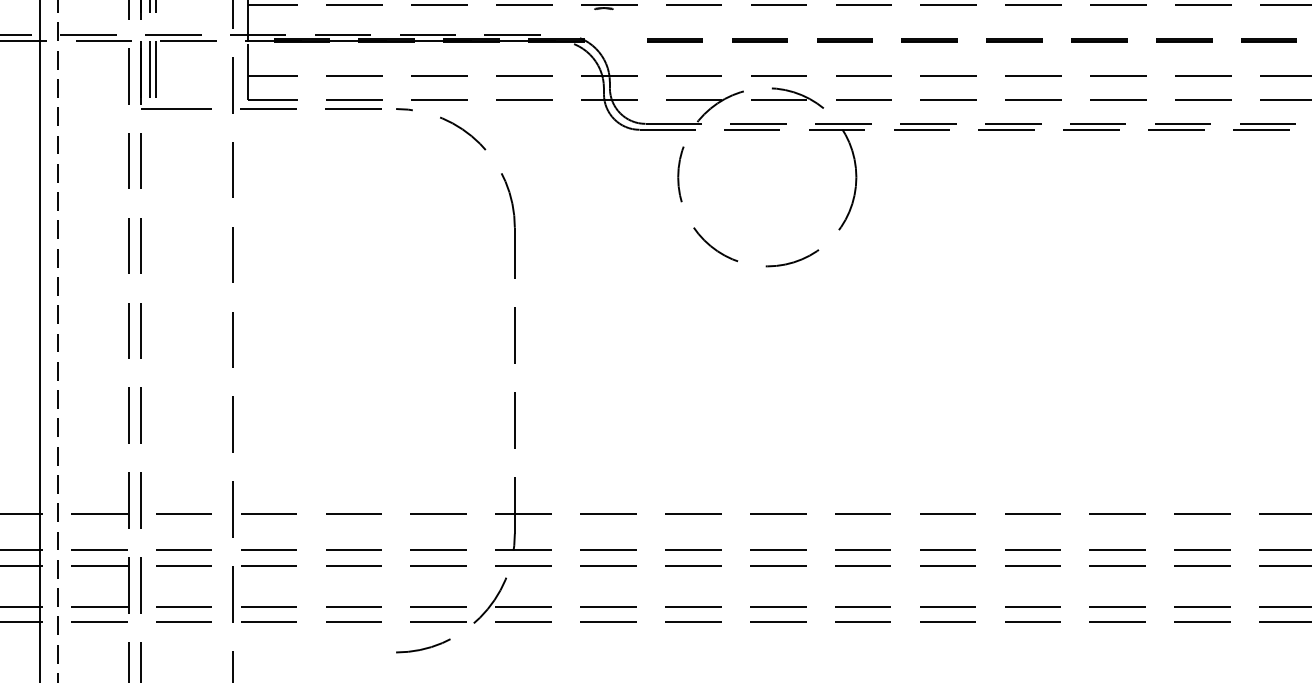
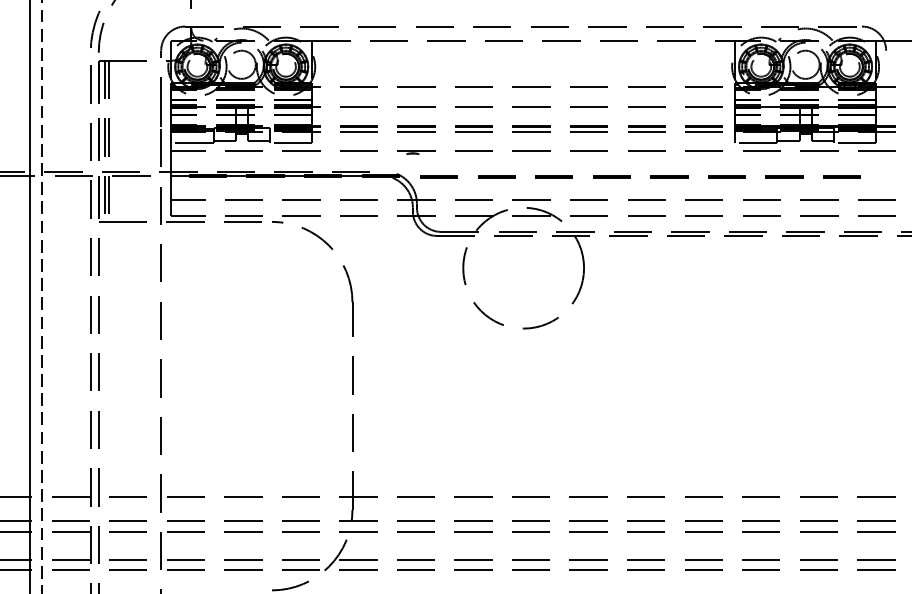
line: (957, 40) -> (630, 176), moved

